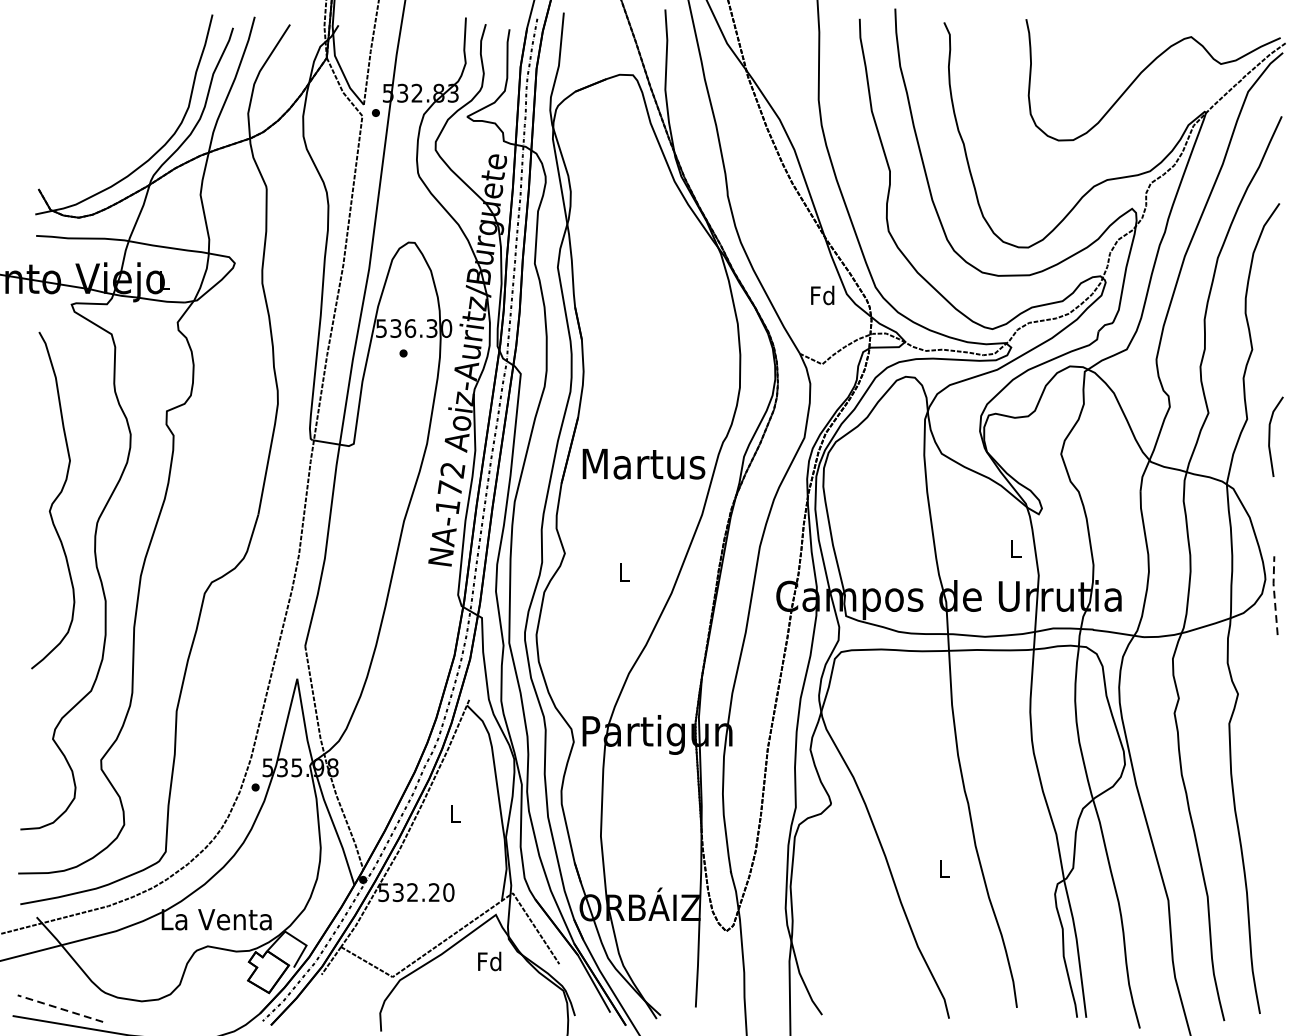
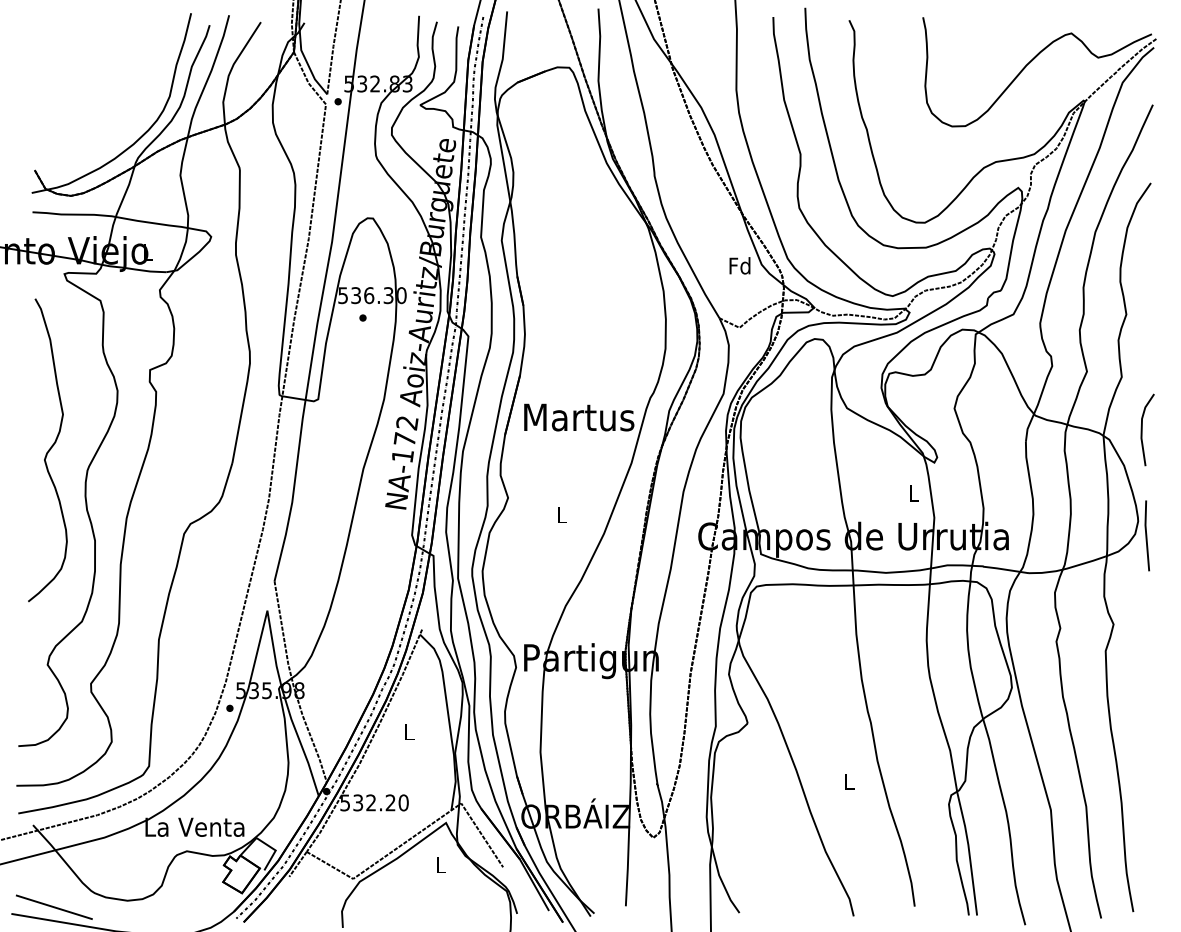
line: (1270, 436) -> (1142, 429), moved
line: (1274, 595) -> (1146, 535), dashed -> solid
text: (489, 961) -> (440, 864), Fd -> L
line: (59, 1008) -> (53, 907), dashed -> solid

